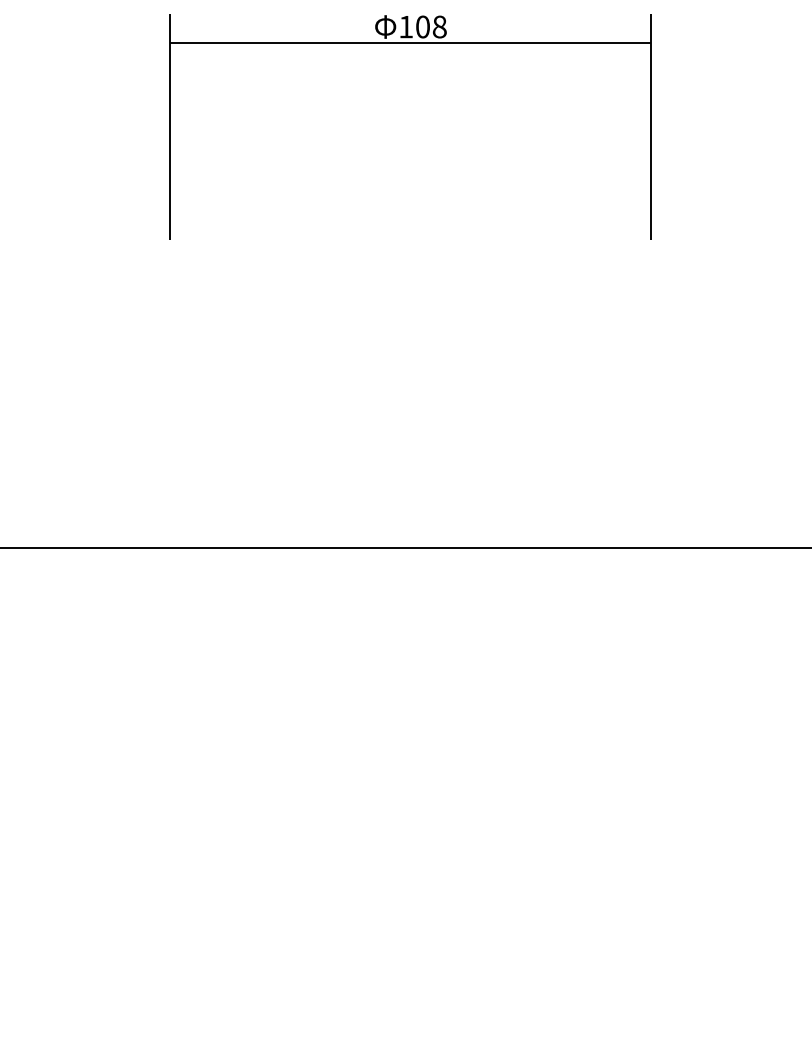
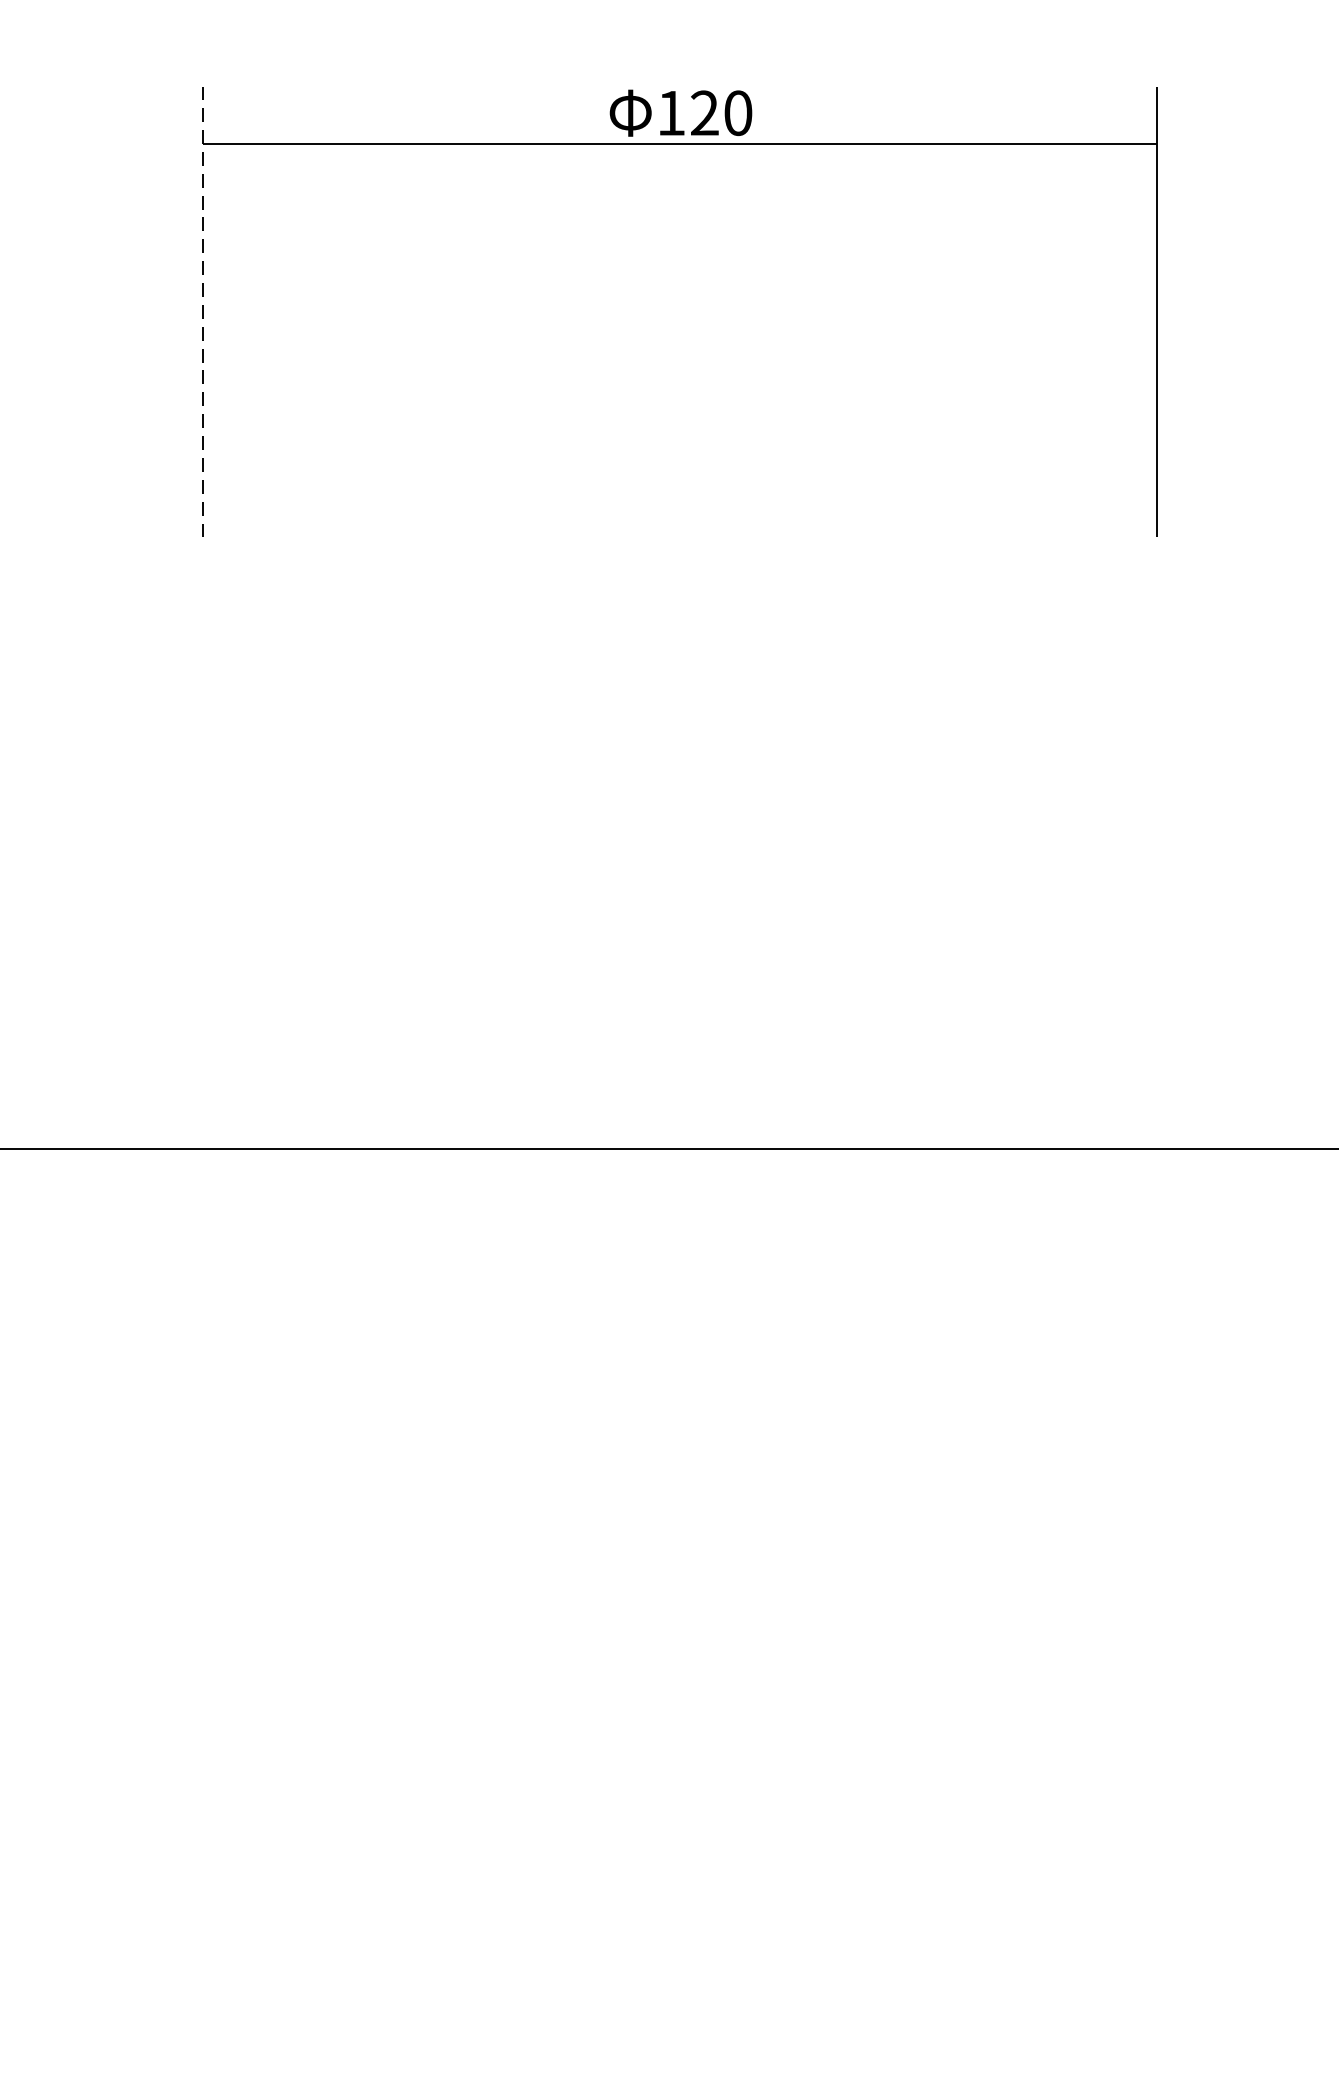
text: (431, 26) -> (721, 112), 108 -> 120
line: (170, 126) -> (203, 310), solid -> dashed

